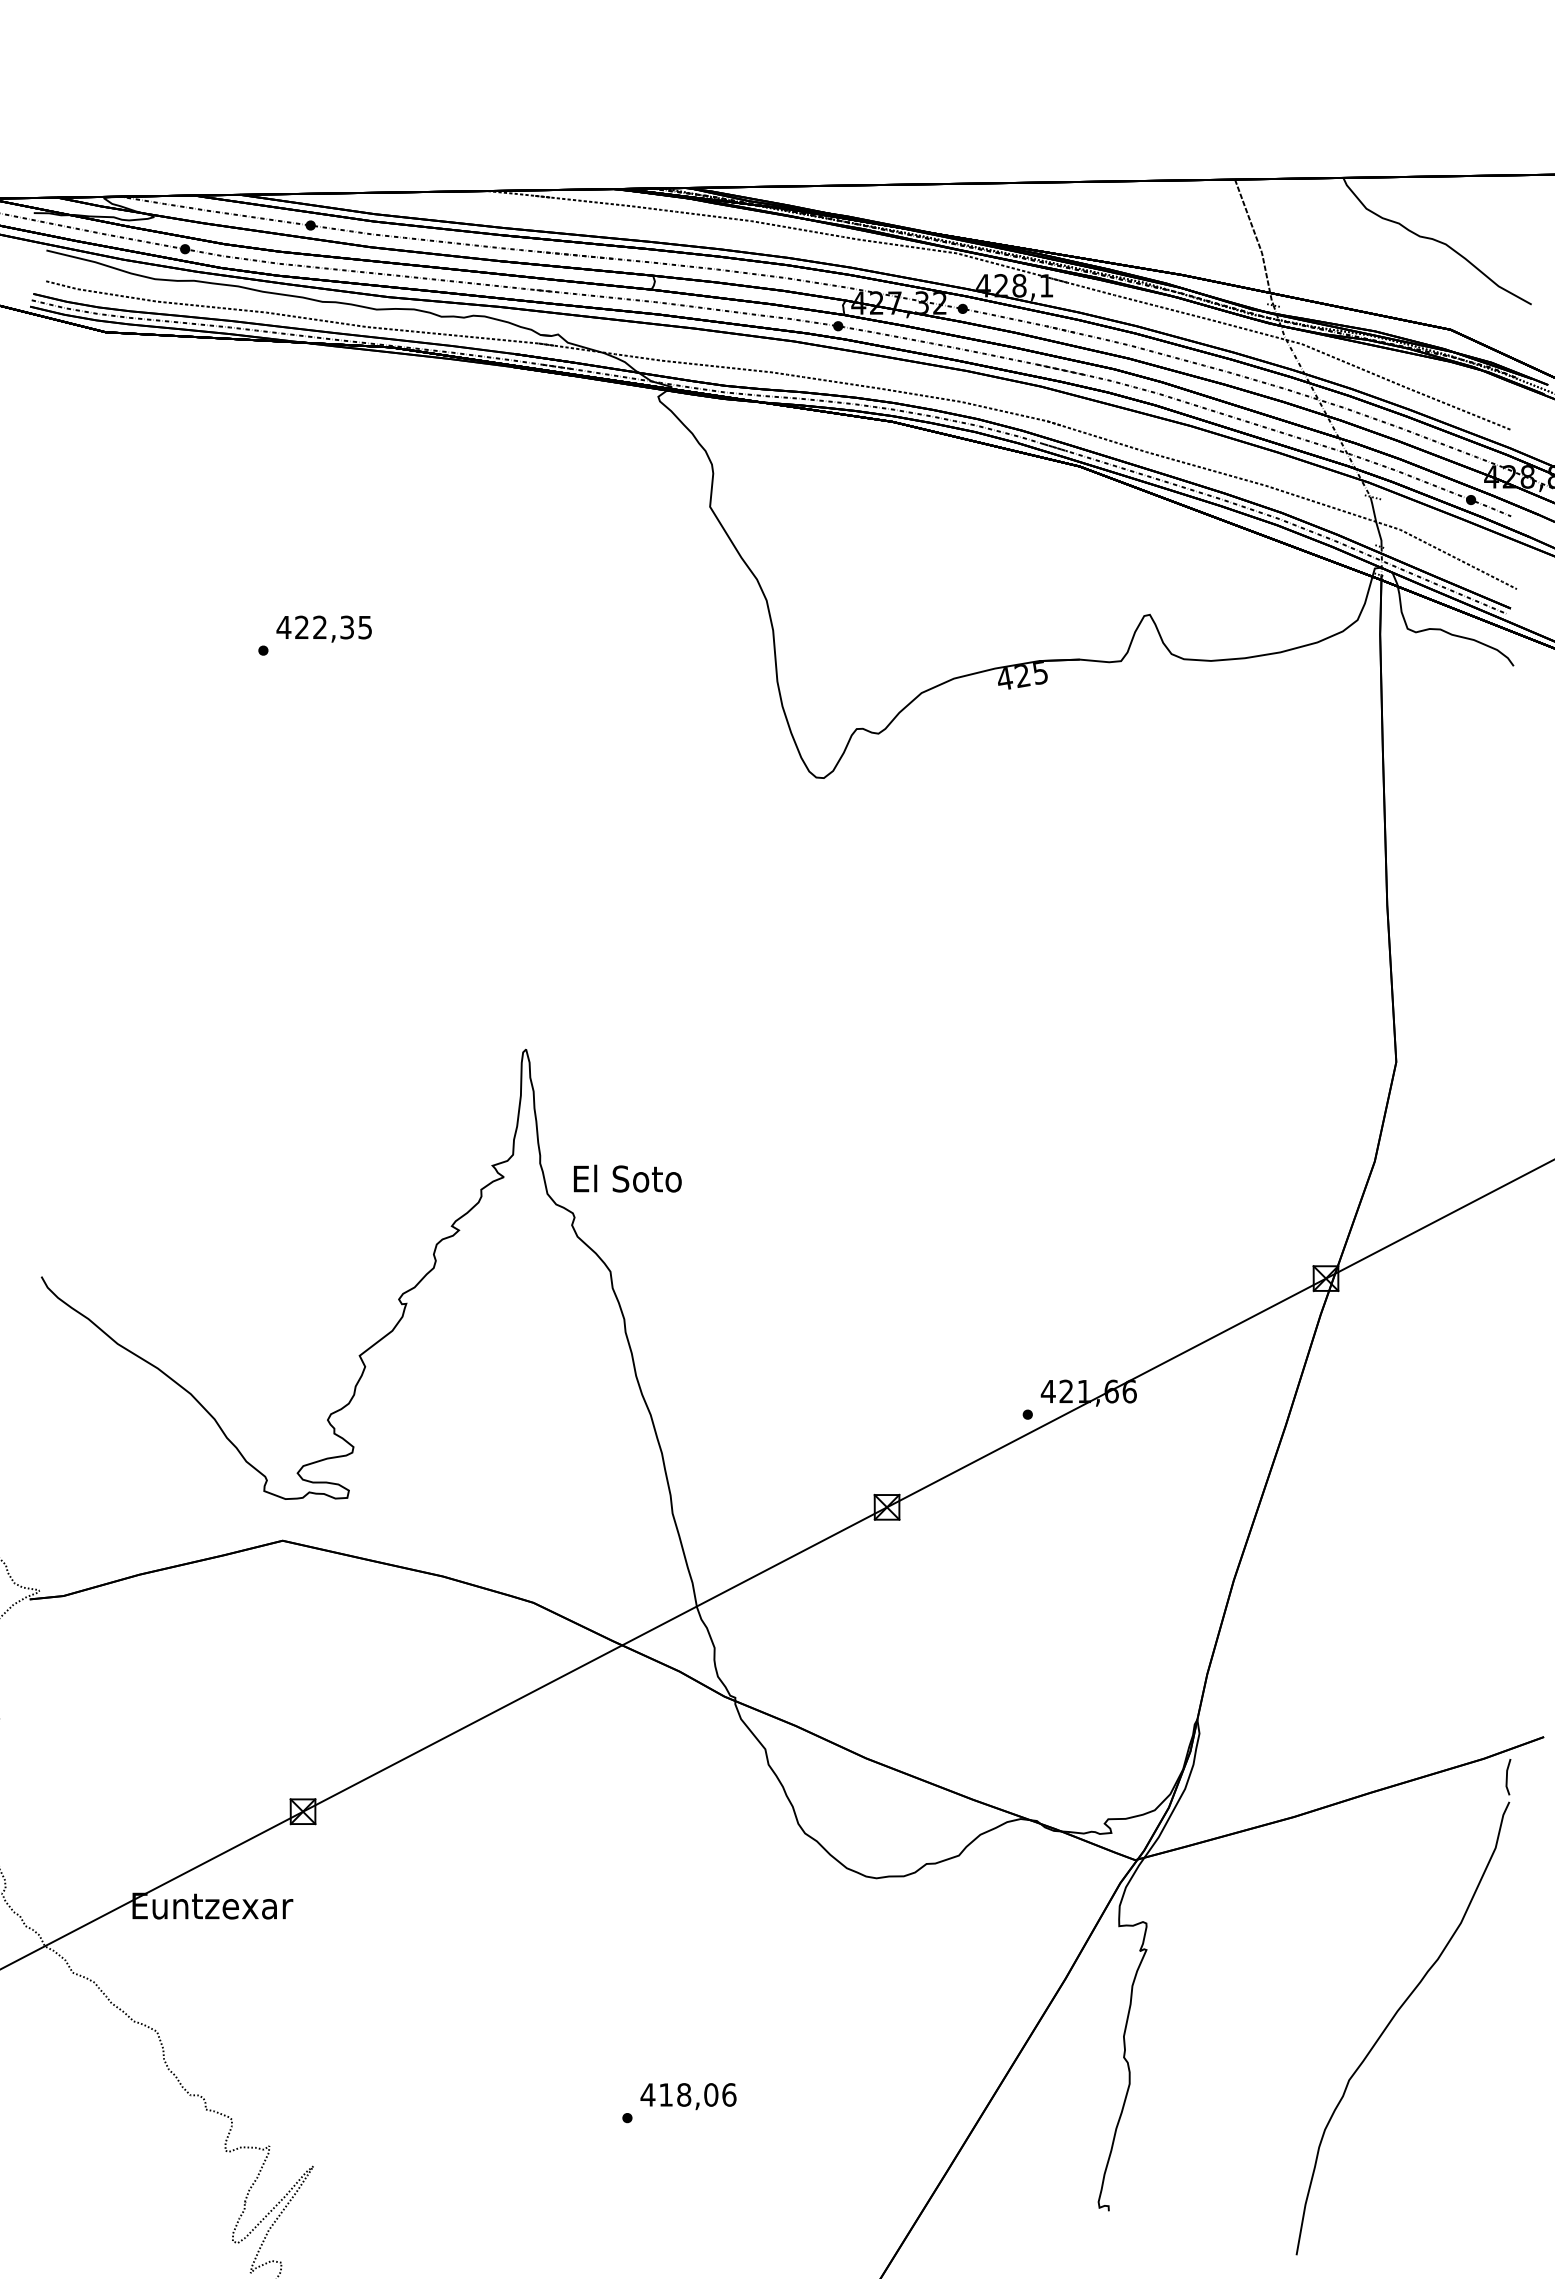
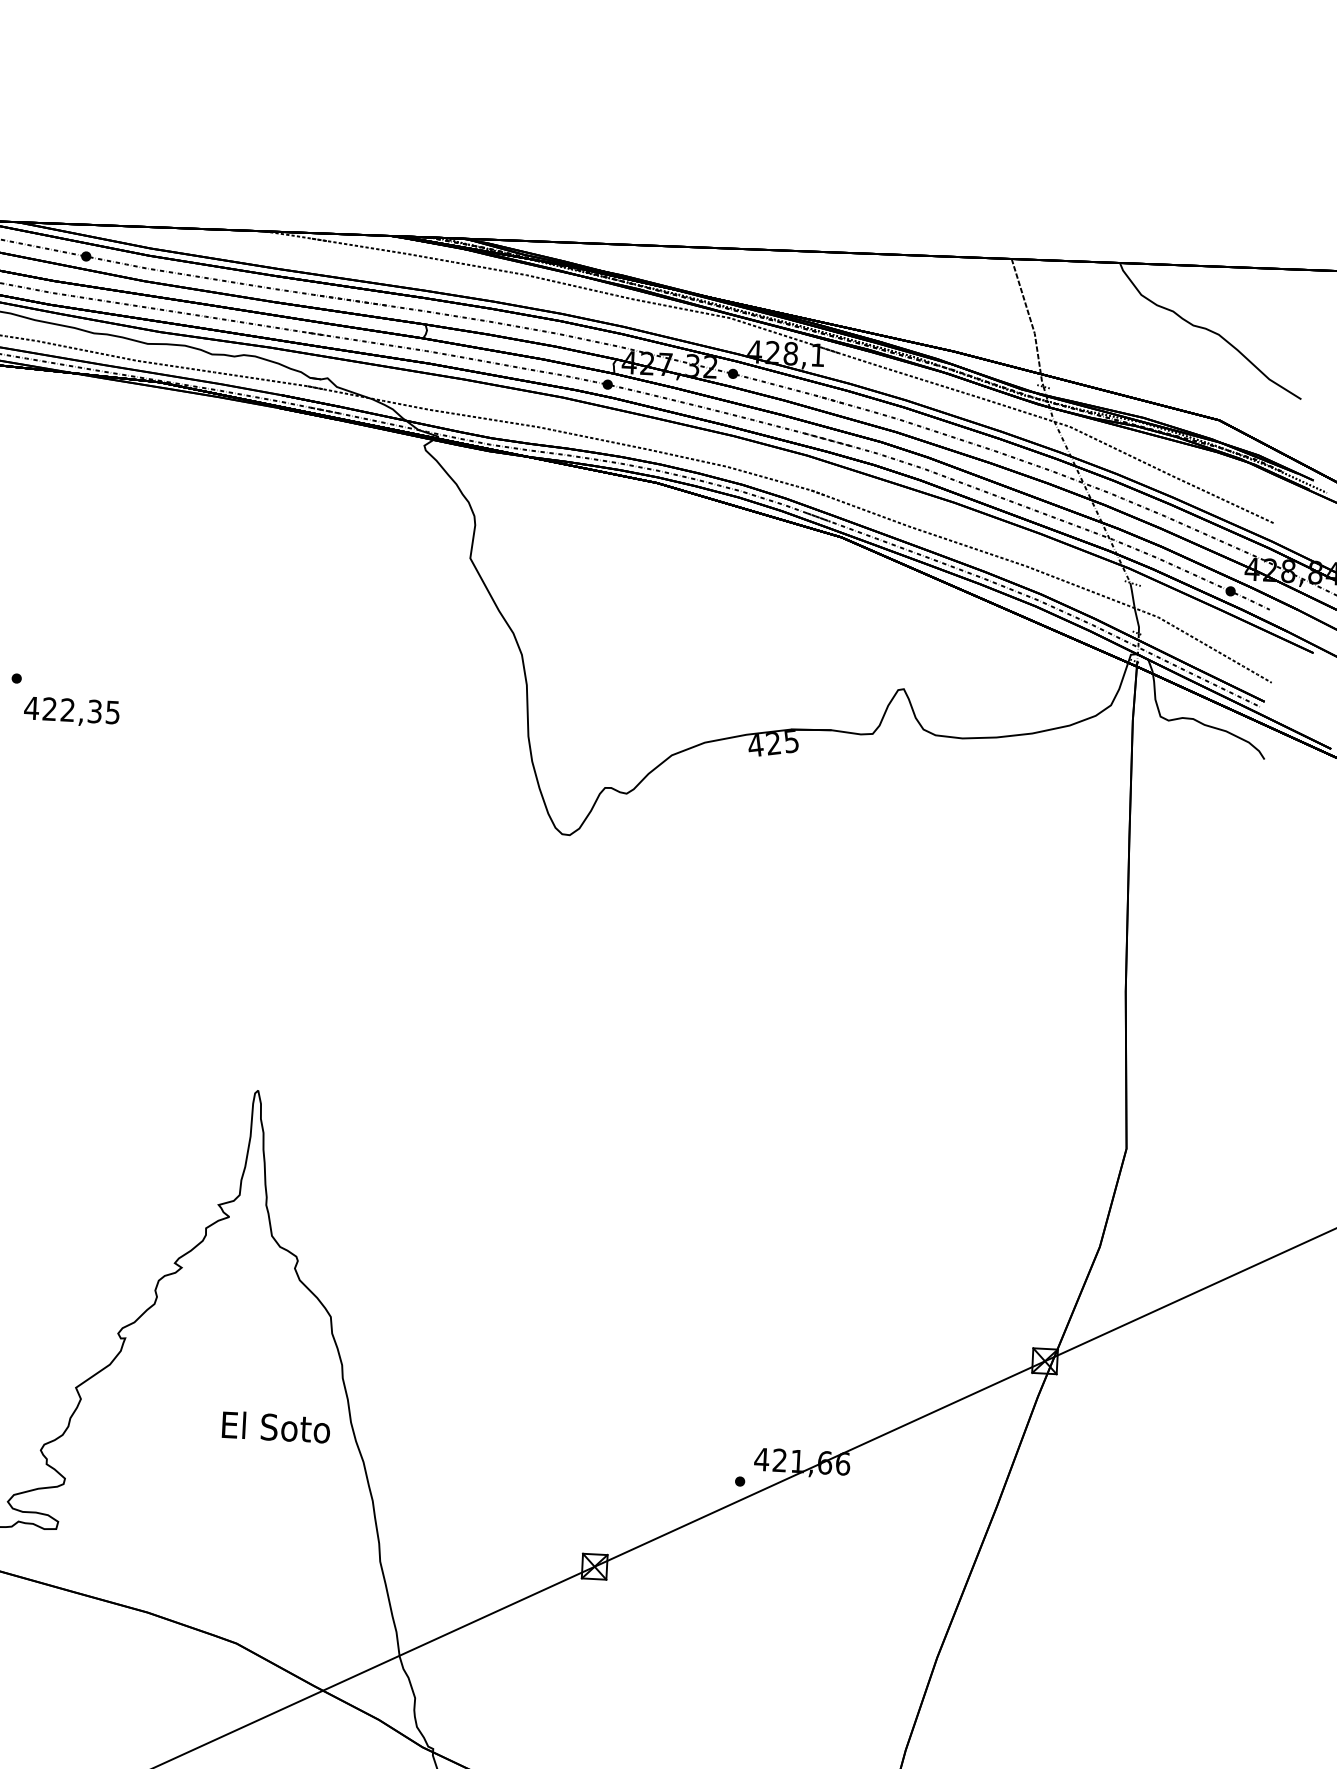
text: (323, 628) -> (71, 711), moved
text: (627, 1178) -> (276, 1427), moved

